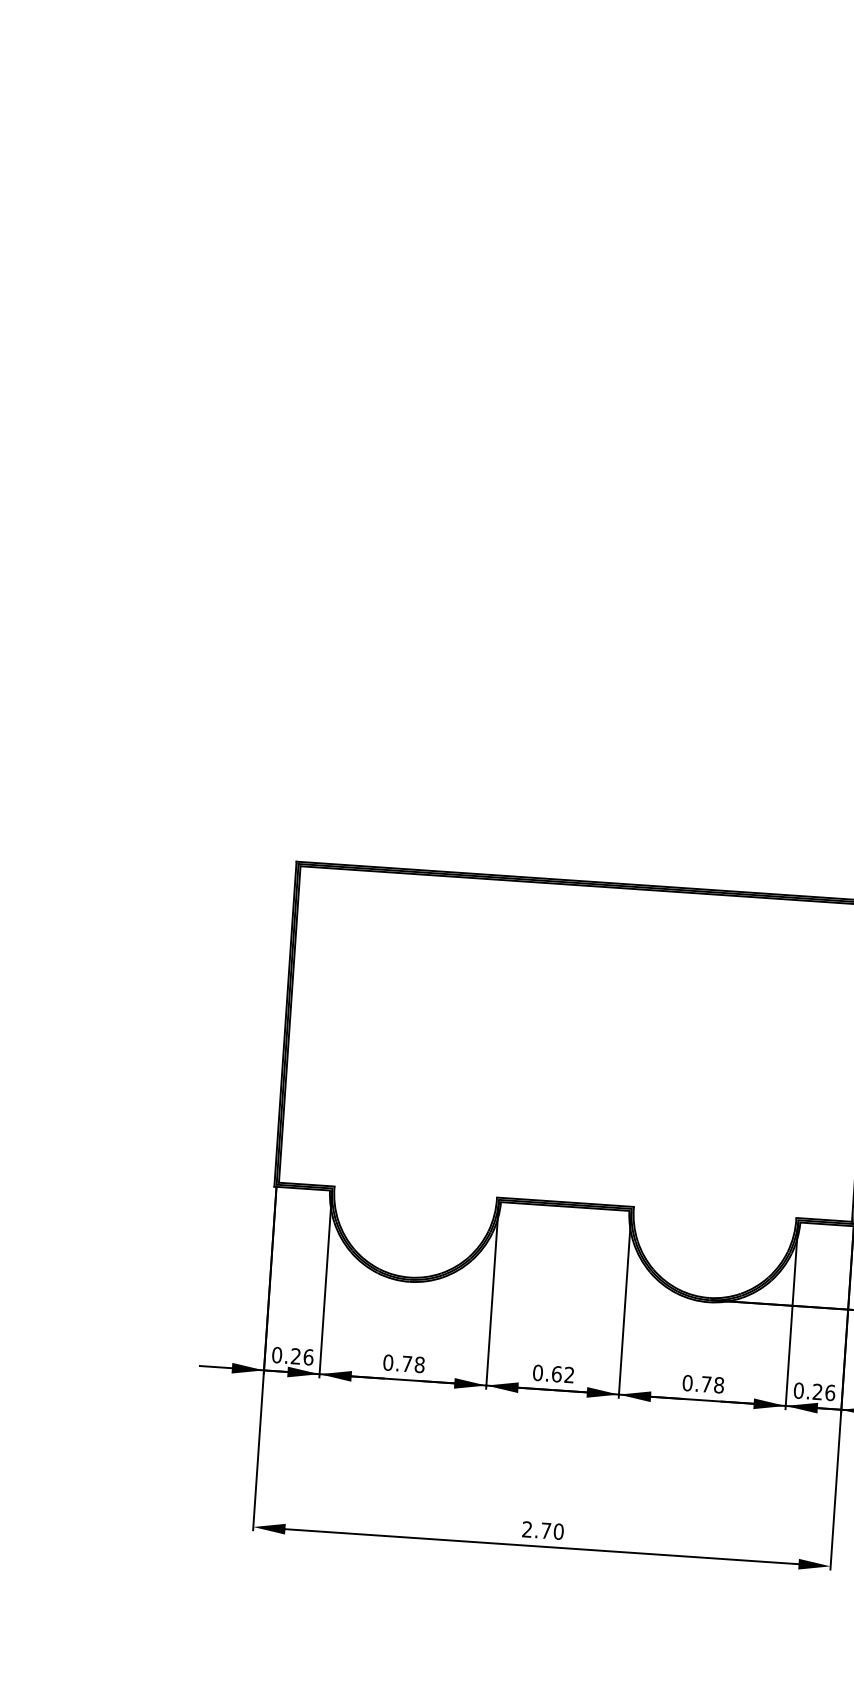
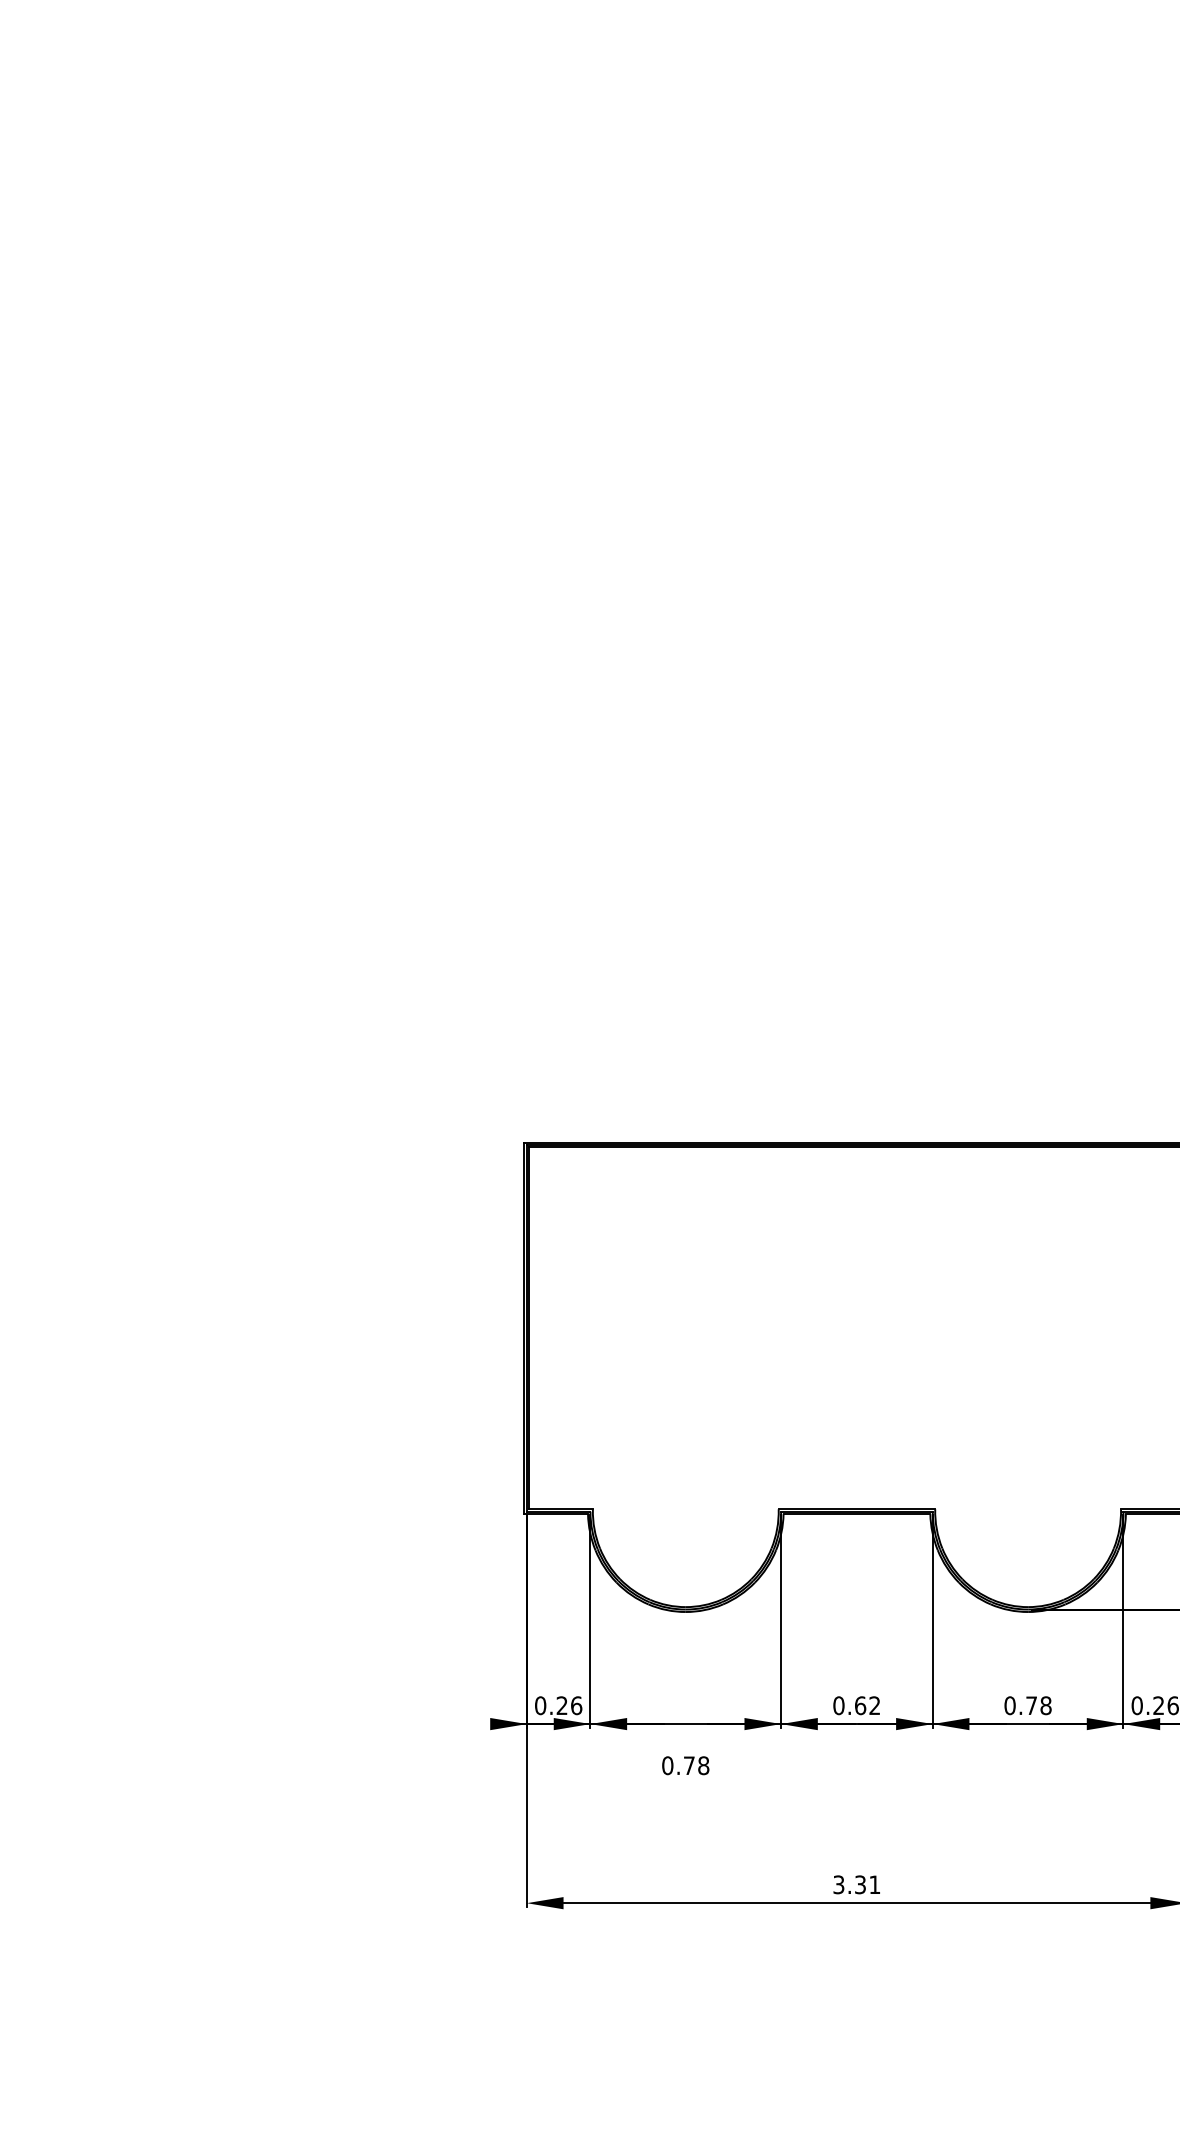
text: (403, 1363) -> (685, 1765), moved
line: (215, 1367) -> (471, 1724), removed
text: (542, 1530) -> (856, 1884), 2.70 -> 3.31

